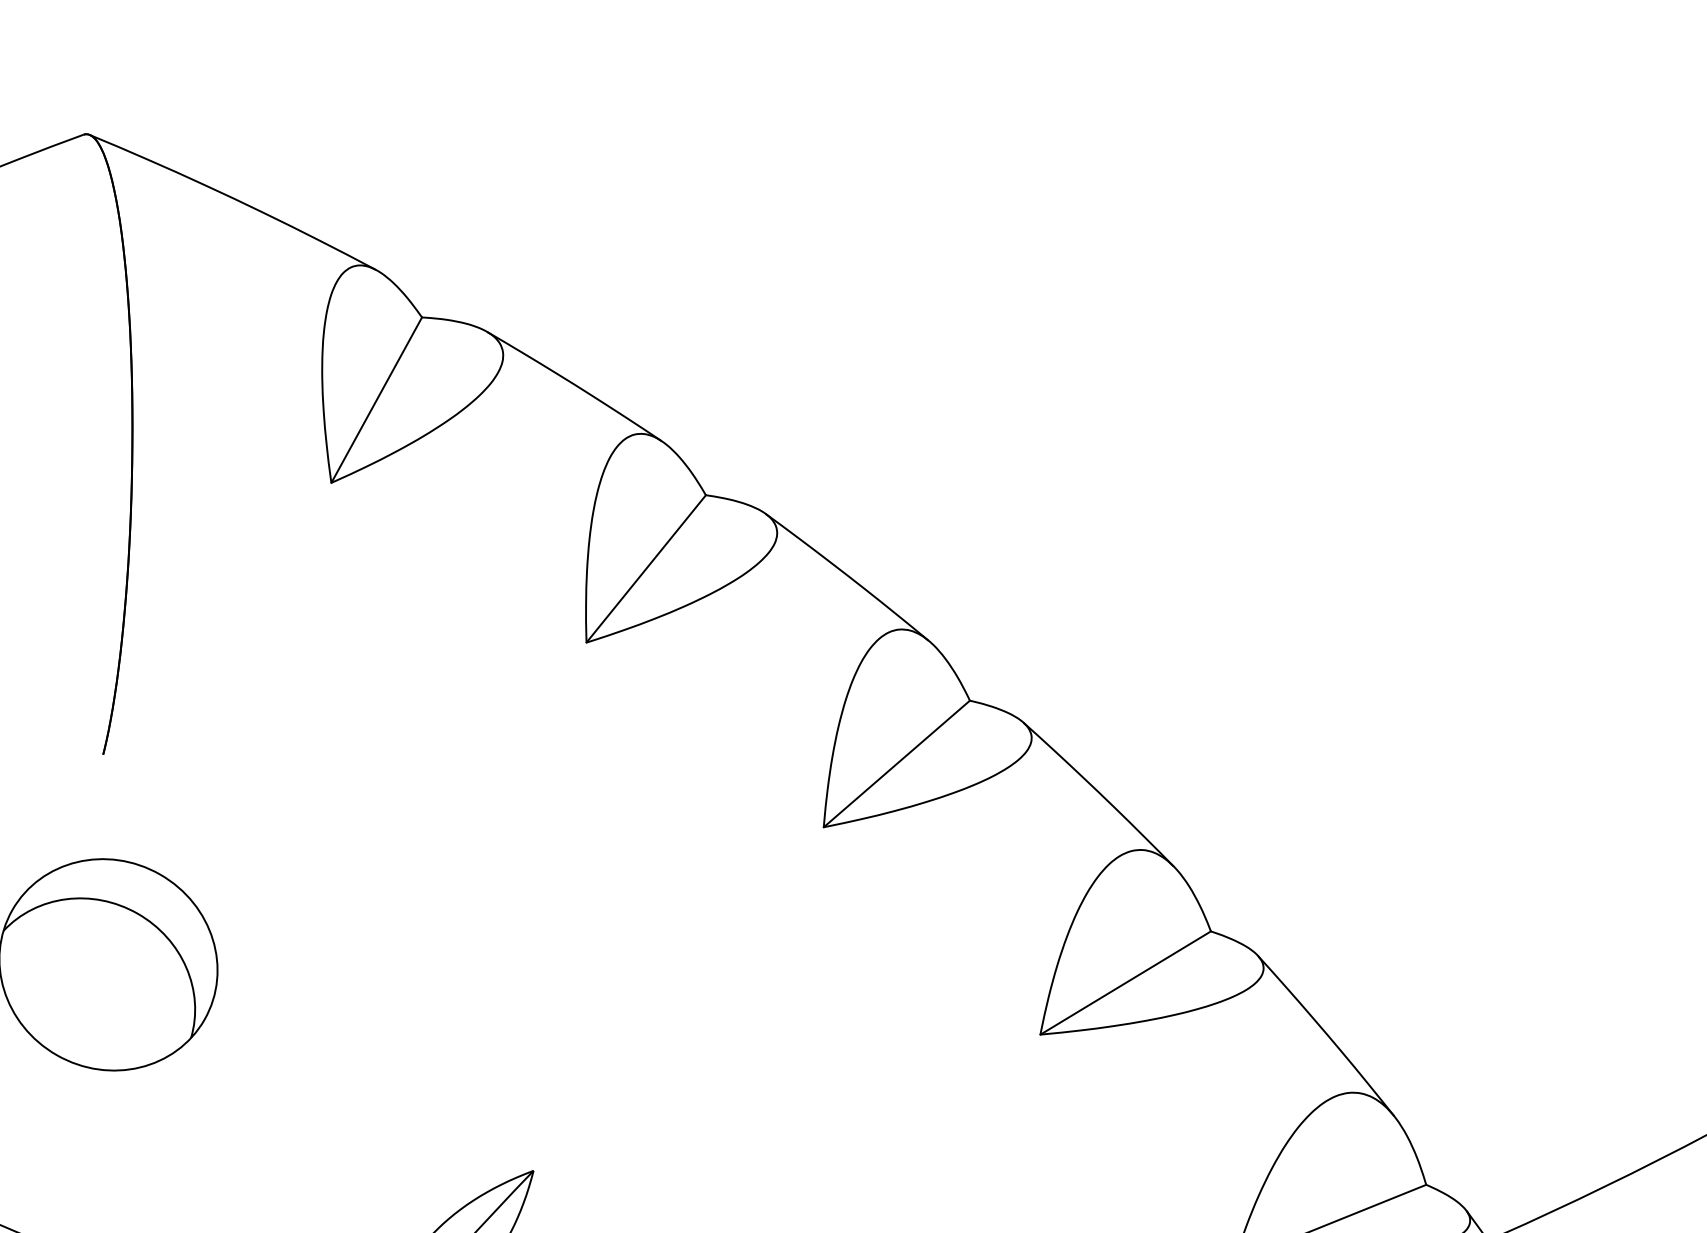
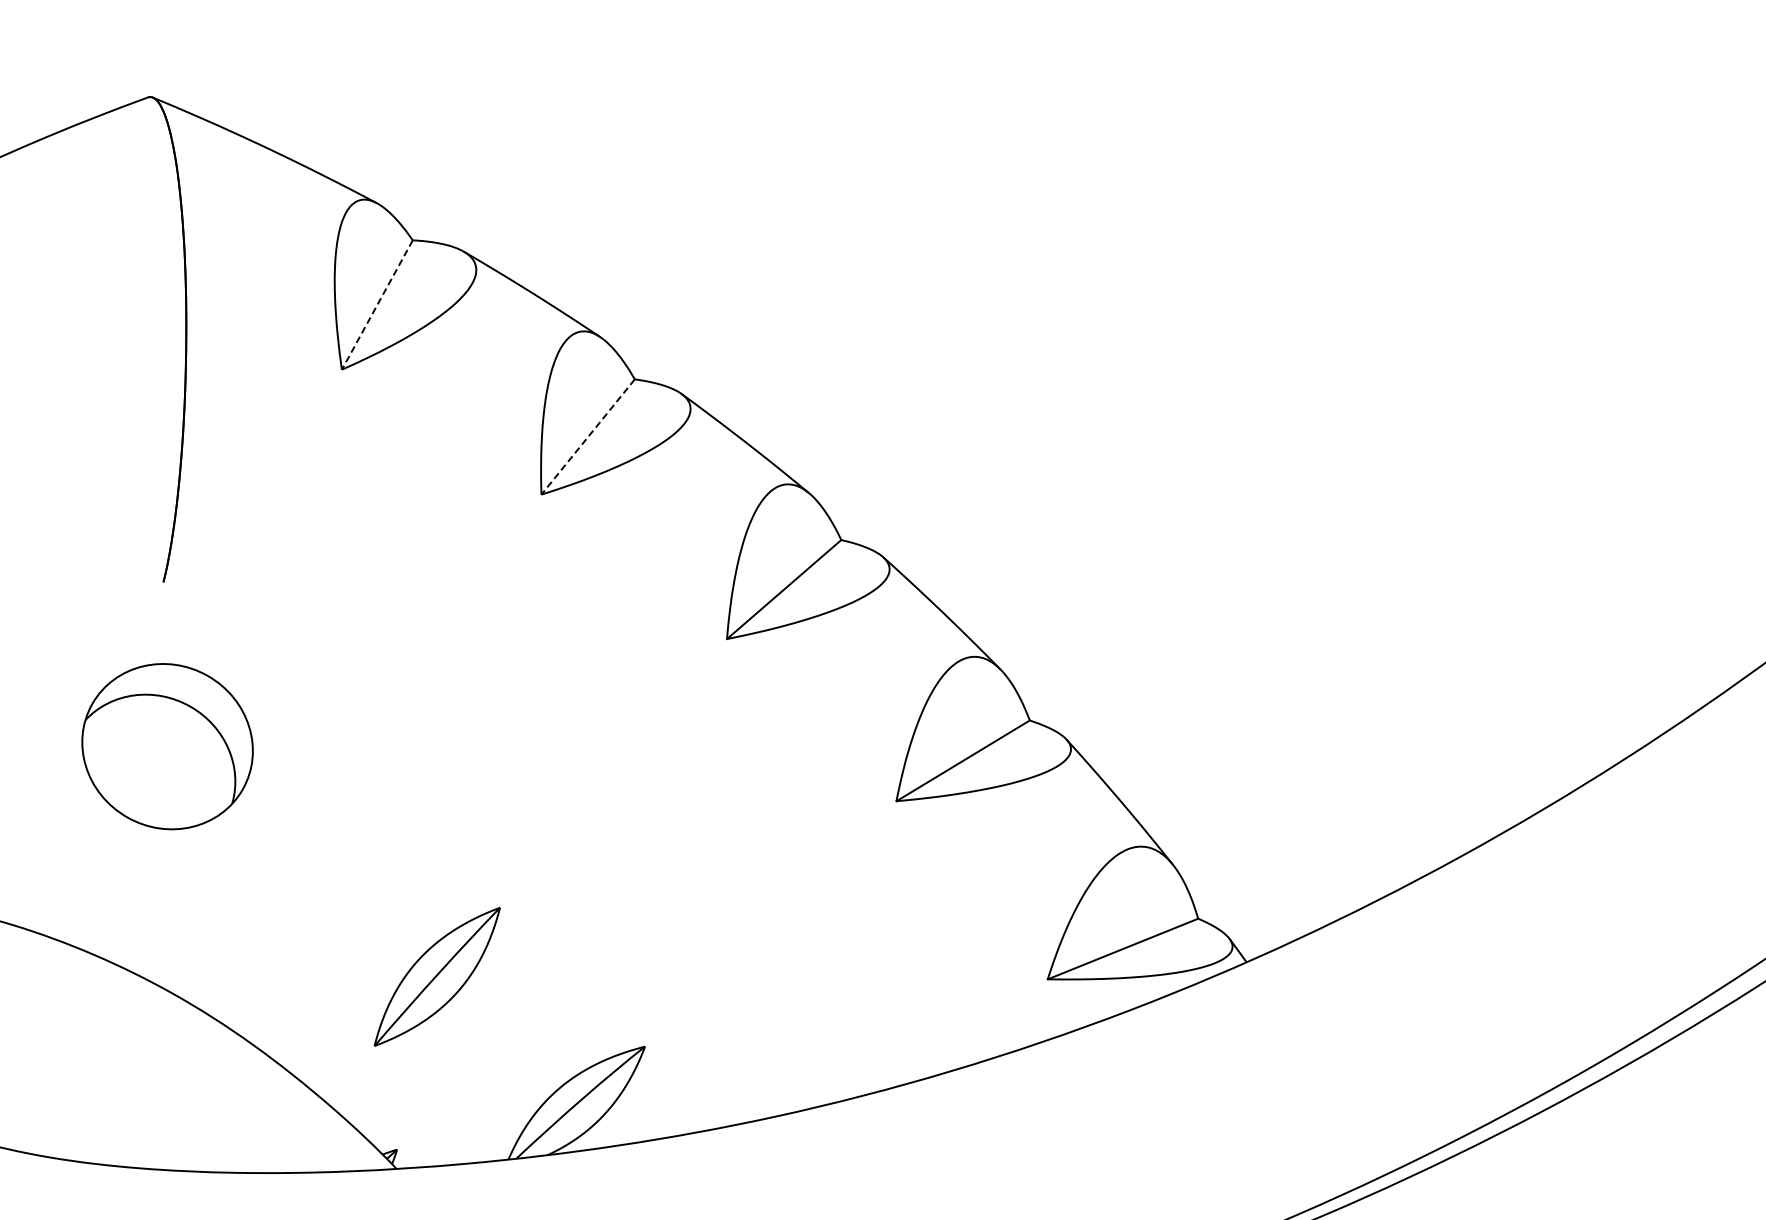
line: (376, 400) -> (377, 305), solid -> dashed
line: (645, 569) -> (587, 437), solid -> dashed

